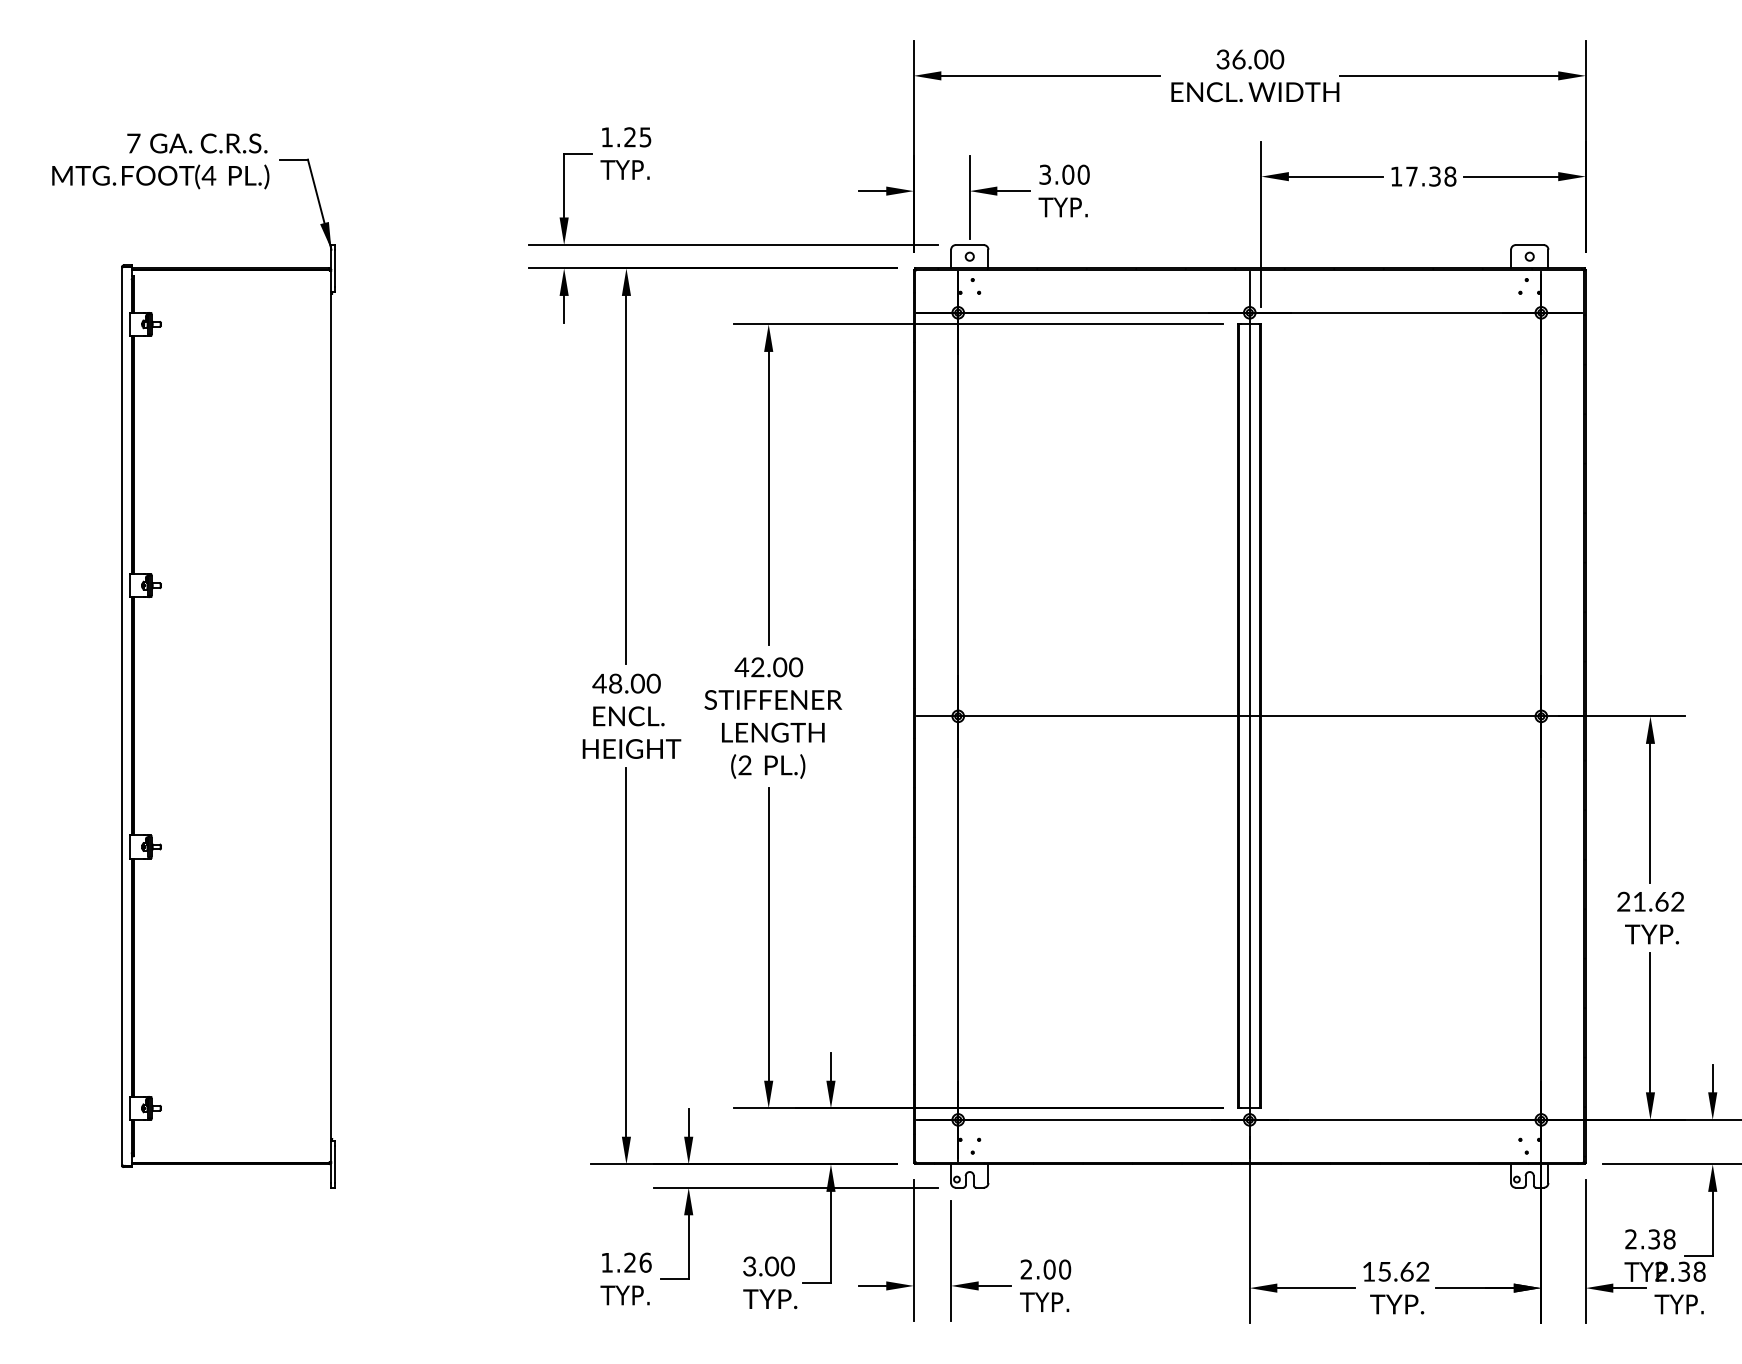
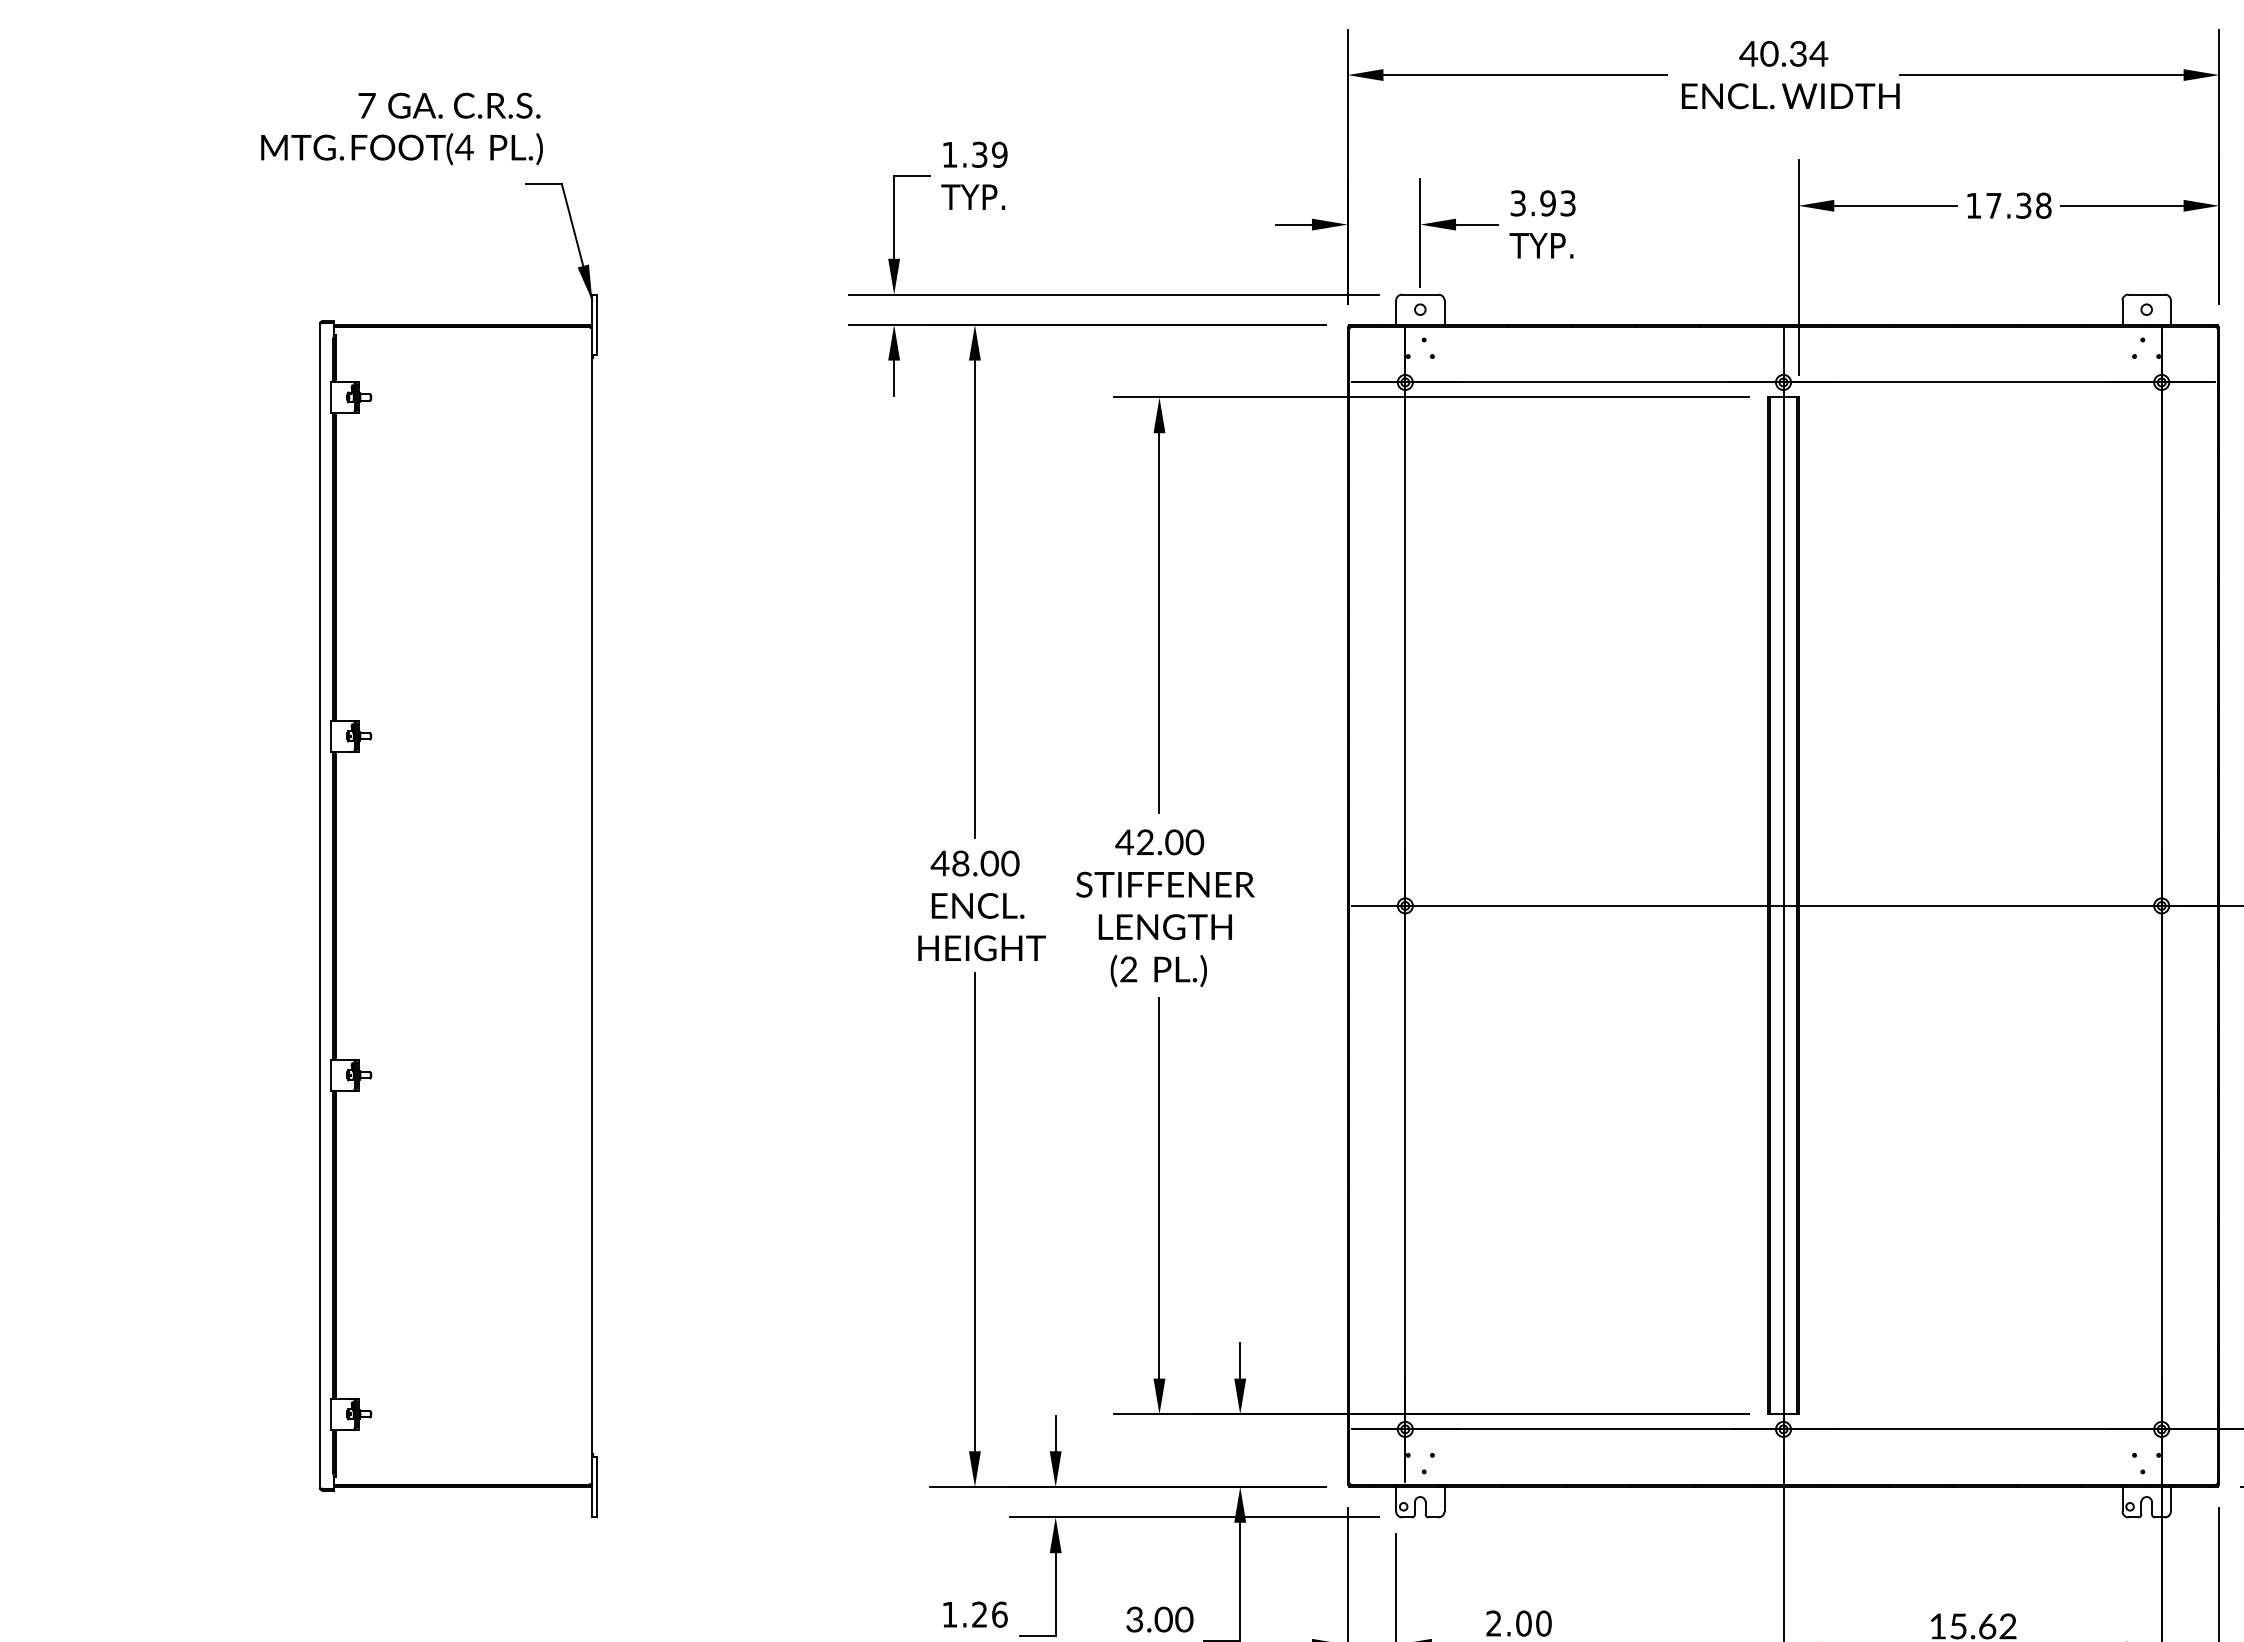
text: (1249, 59) -> (1783, 53), 36.00 -> 40.34
text: (637, 137) -> (989, 155), 1.25 -> 1.39
text: (160, 161) -> (401, 129), moved
text: (1075, 174) -> (1557, 203), 3.00 -> 3.93

